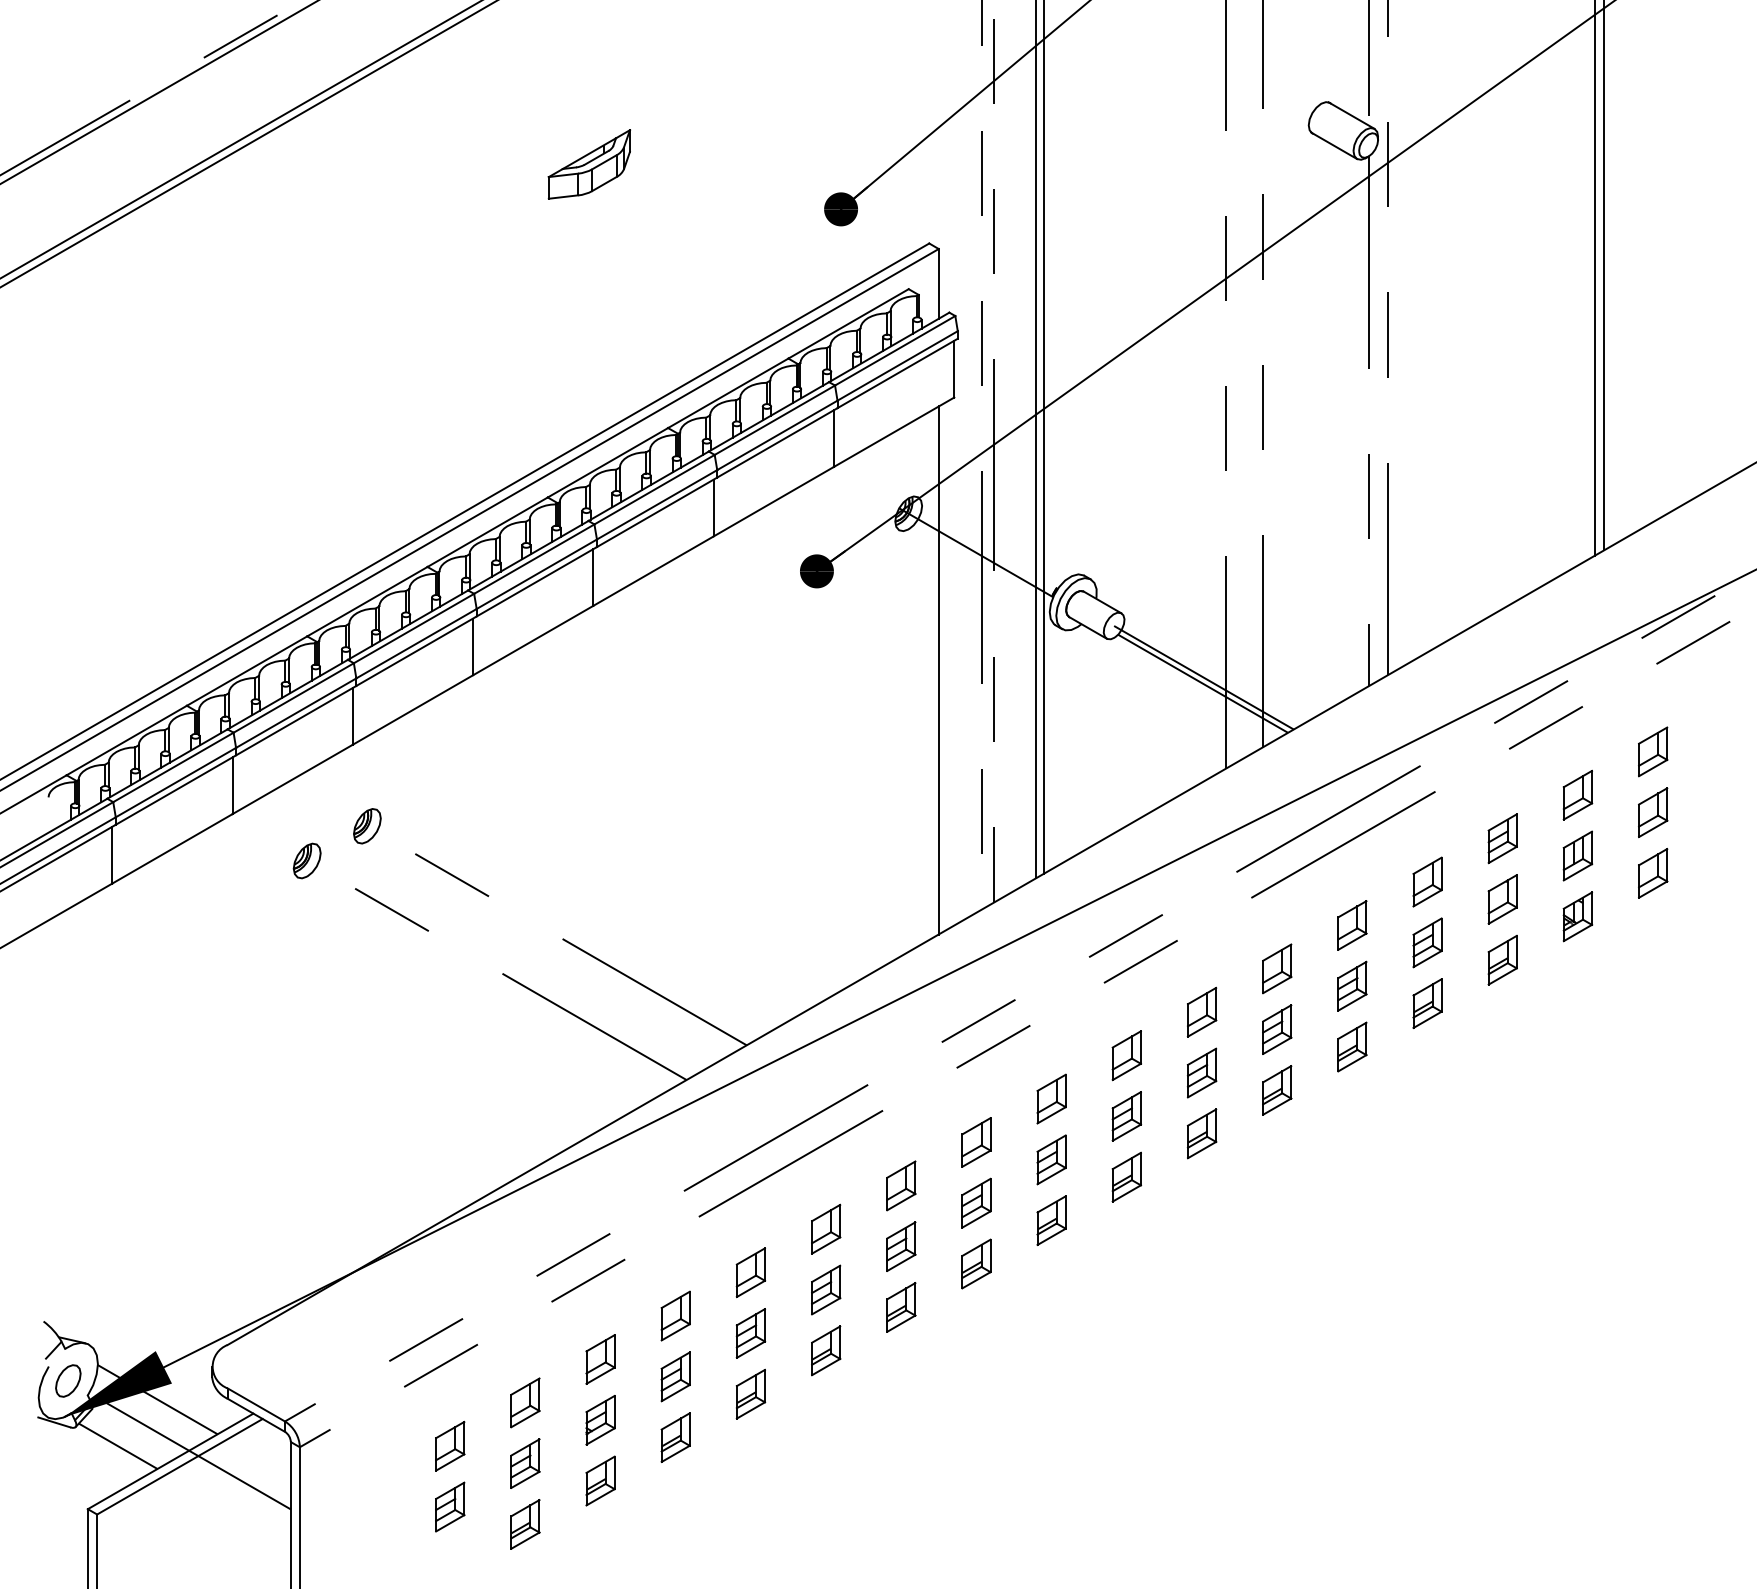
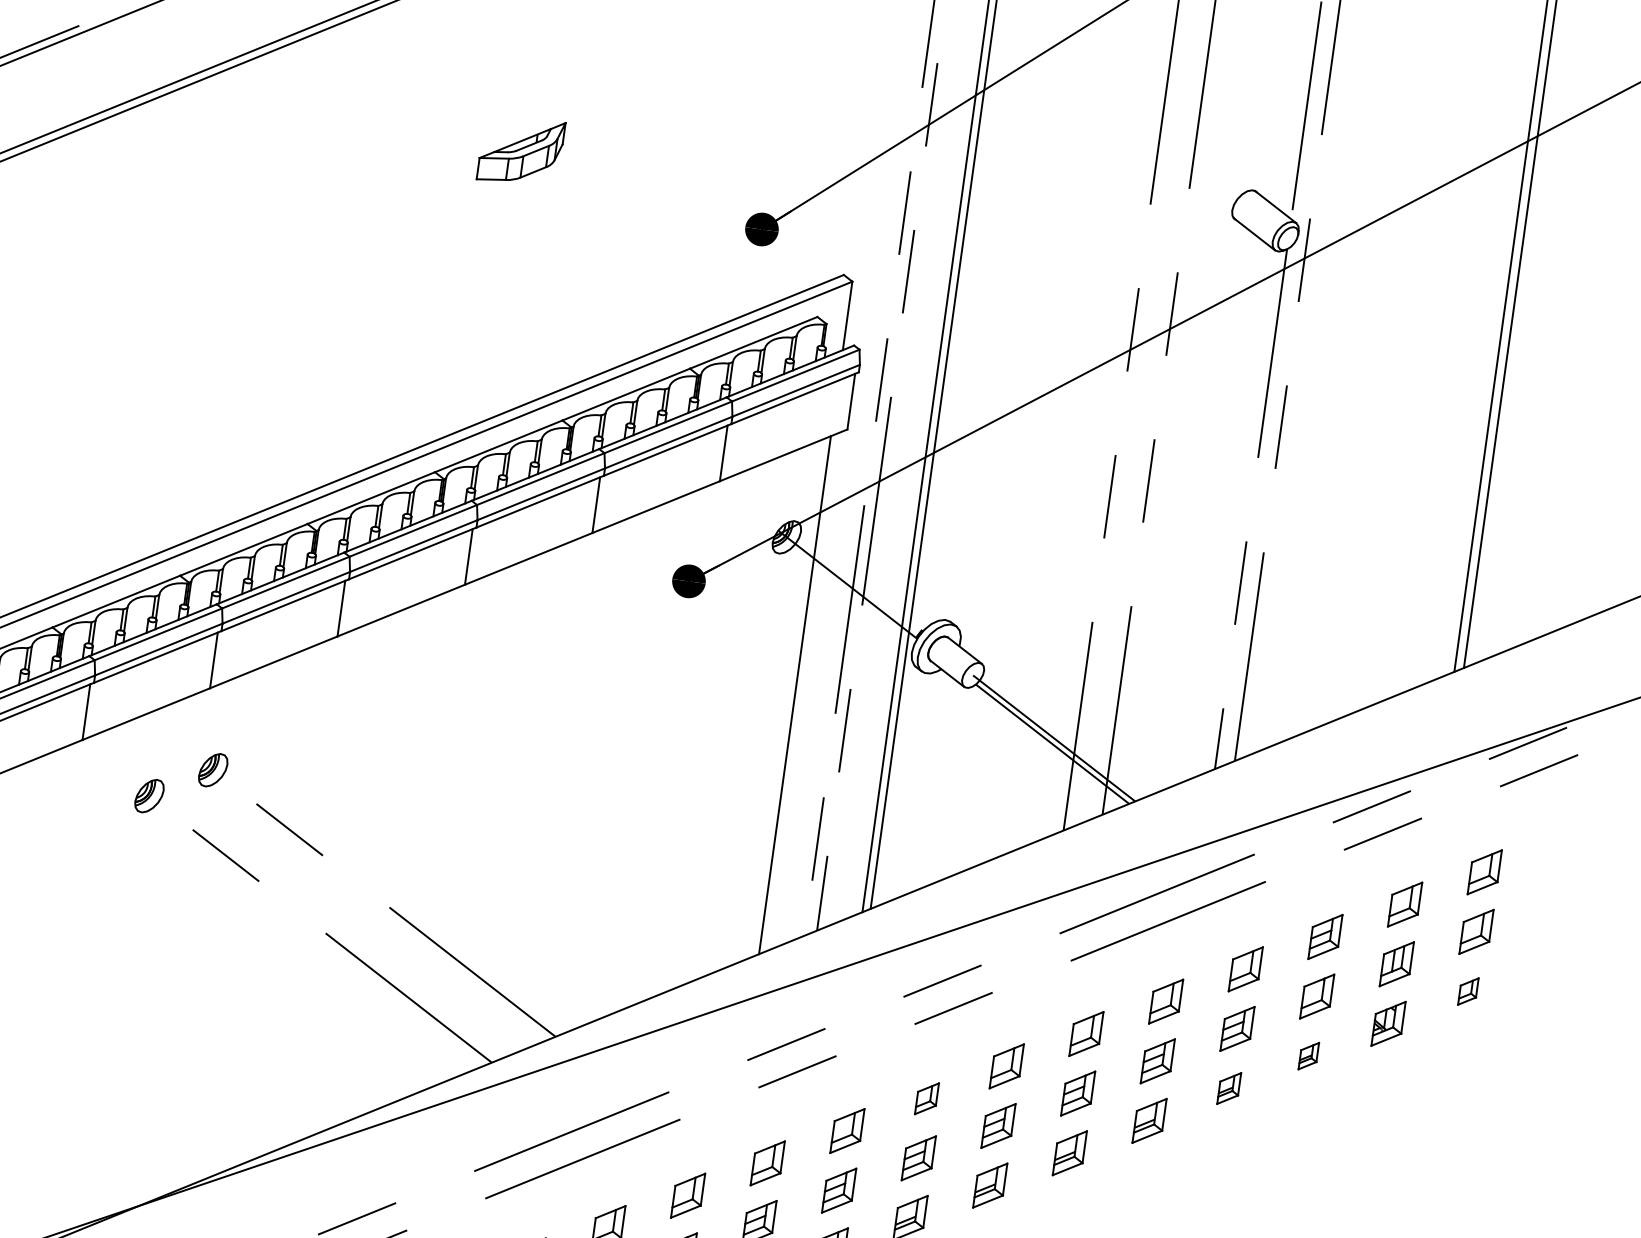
part: (1653, 873) -> (1468, 991), size x0.6
part: (1502, 959) -> (1308, 1055), size x0.6
part: (1427, 1003) -> (1229, 1088), size x0.7
part: (1126, 1055) -> (926, 1098), size x0.7

